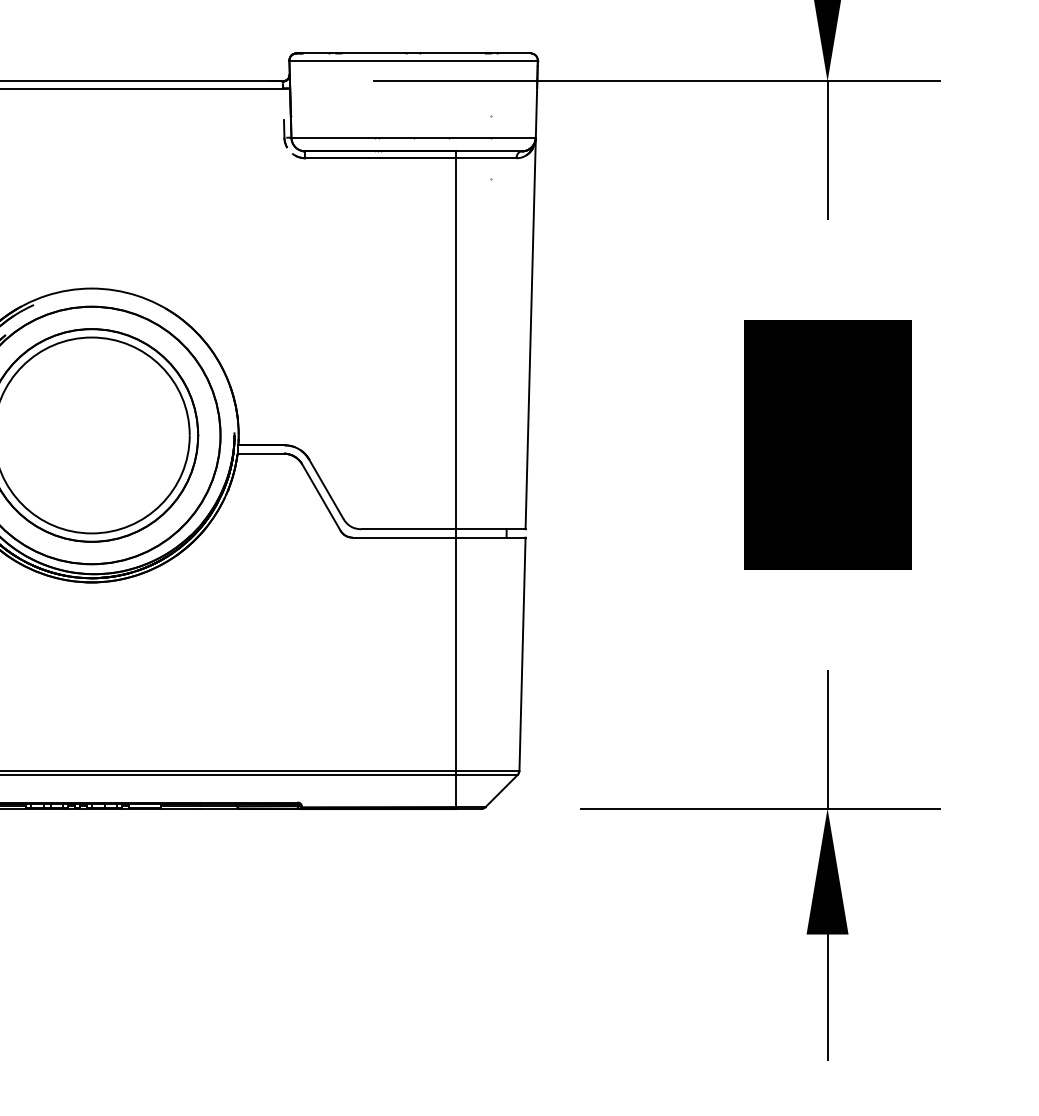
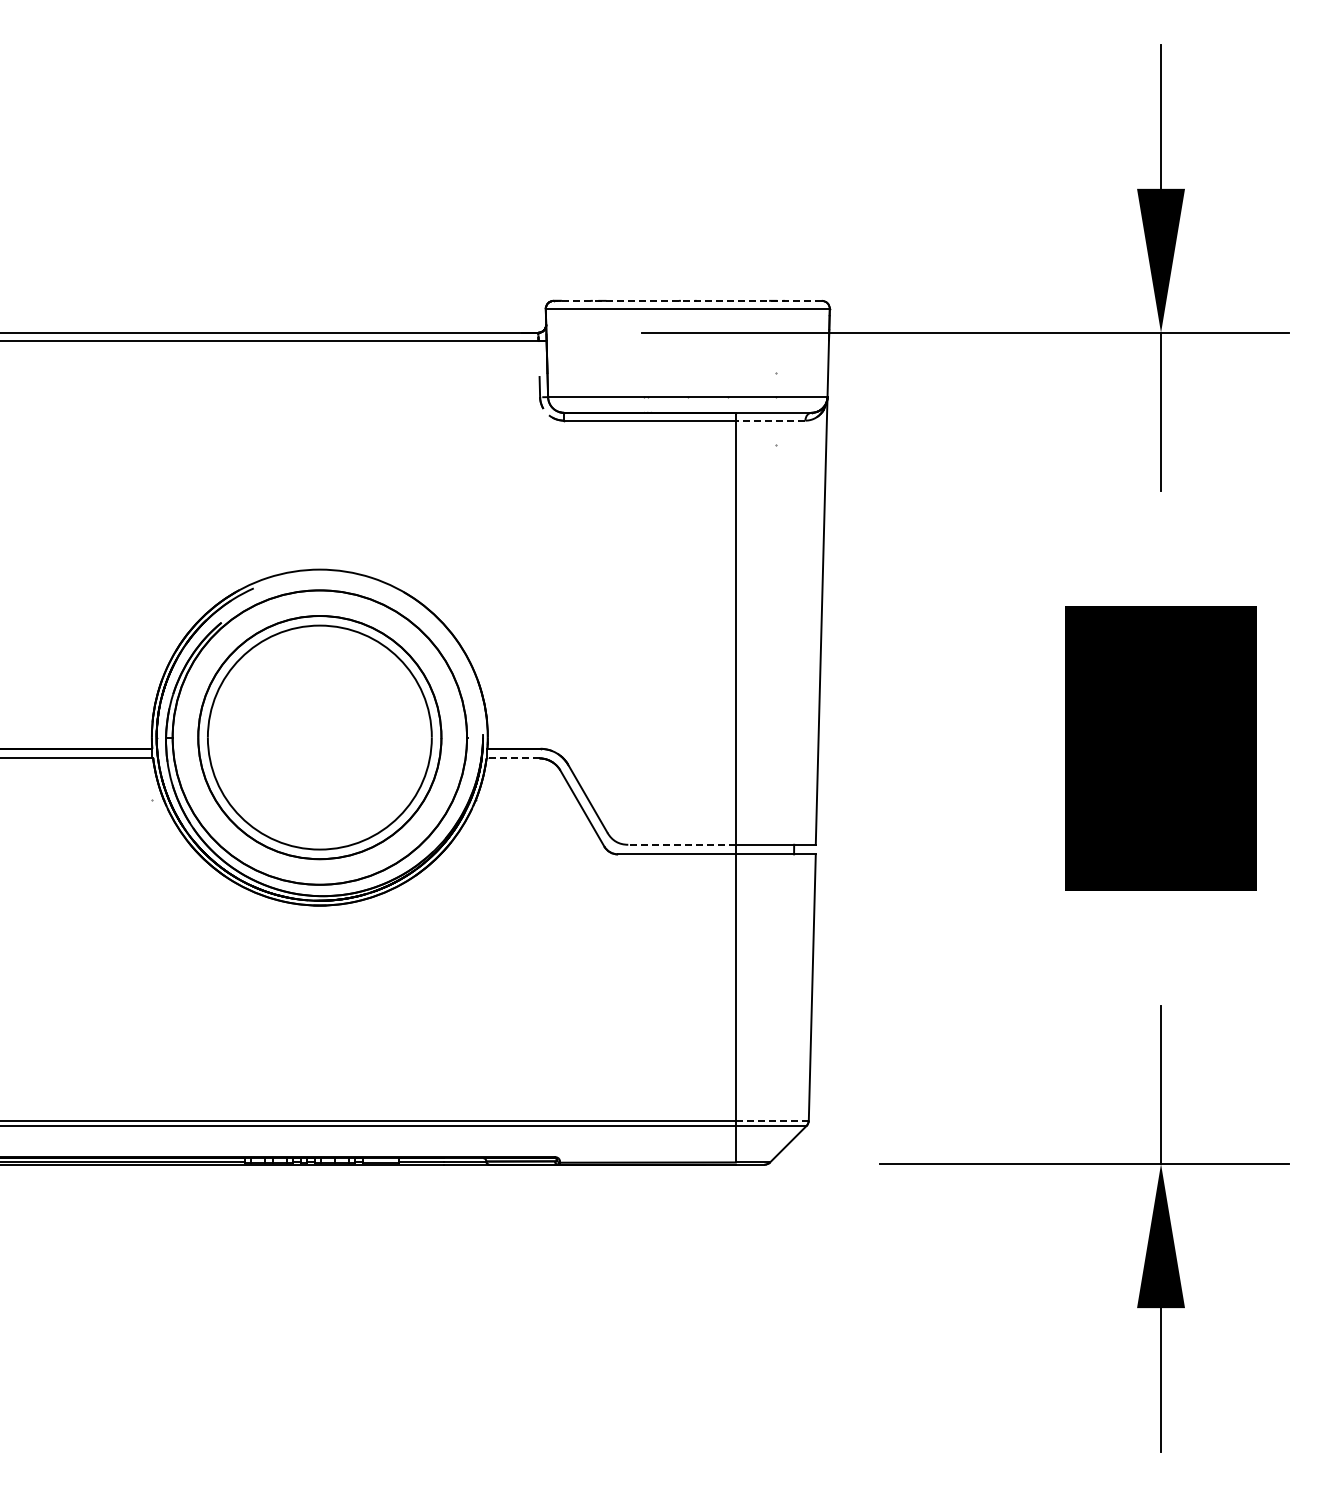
line: (413, 53) -> (687, 300), solid -> dashed
line: (485, 158) -> (770, 420), solid -> dashed
line: (261, 453) -> (513, 758), solid -> dashed
line: (408, 528) -> (682, 844), solid -> dashed
line: (487, 770) -> (772, 1120), solid -> dashed

